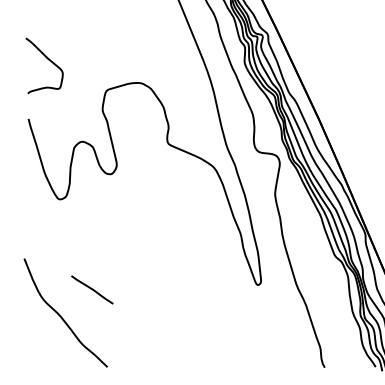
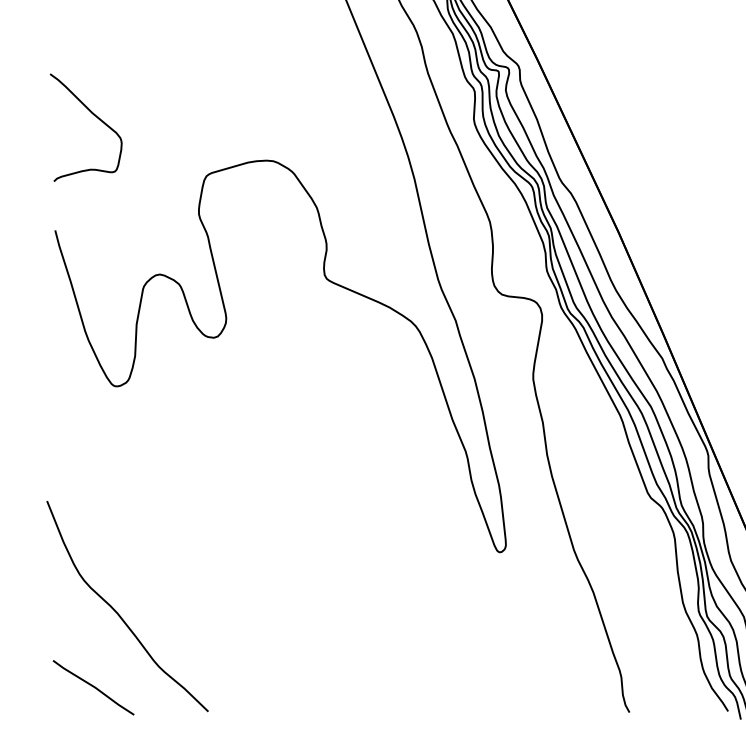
line: (92, 289) -> (93, 686), moved

